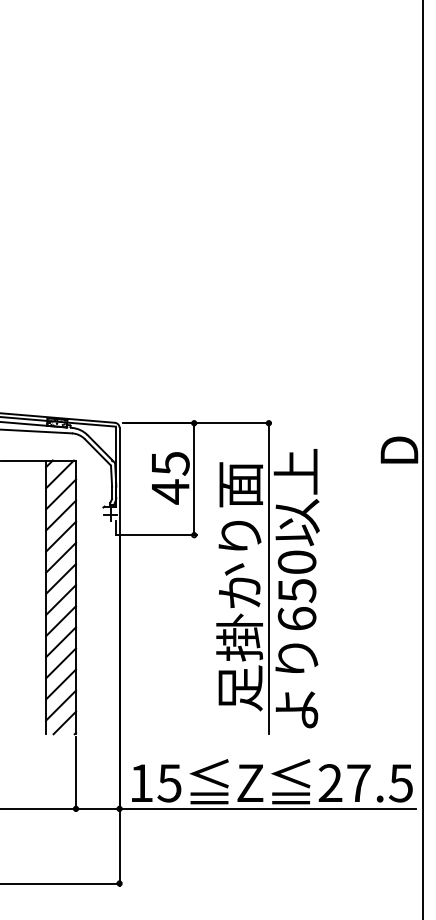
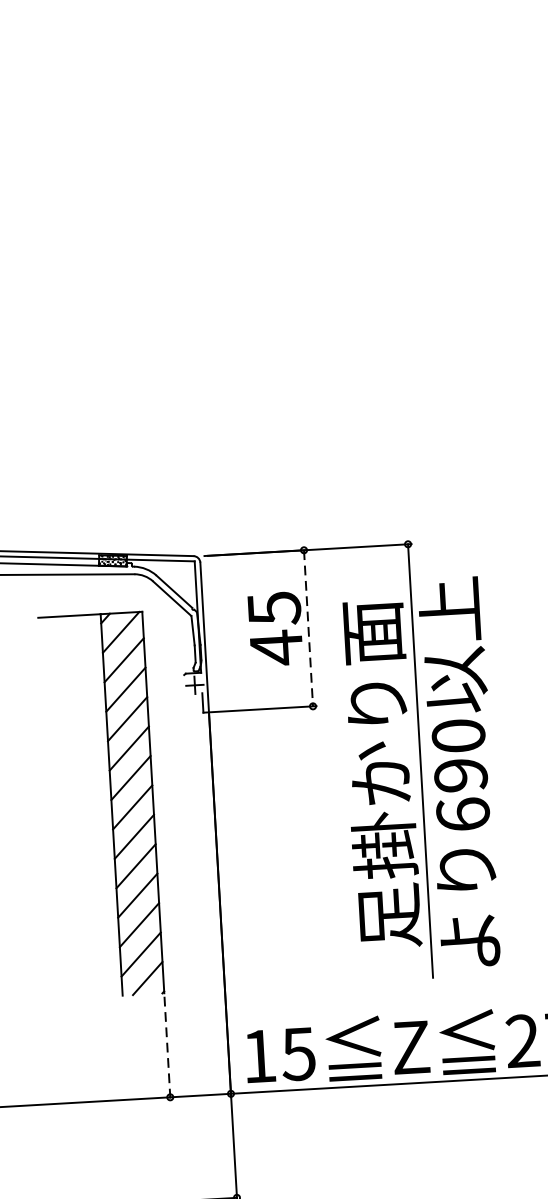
line: (194, 479) -> (308, 628), solid -> dashed
text: (296, 591) -> (460, 776), 650 -> 690
line: (76, 774) -> (168, 1049), solid -> dashed

